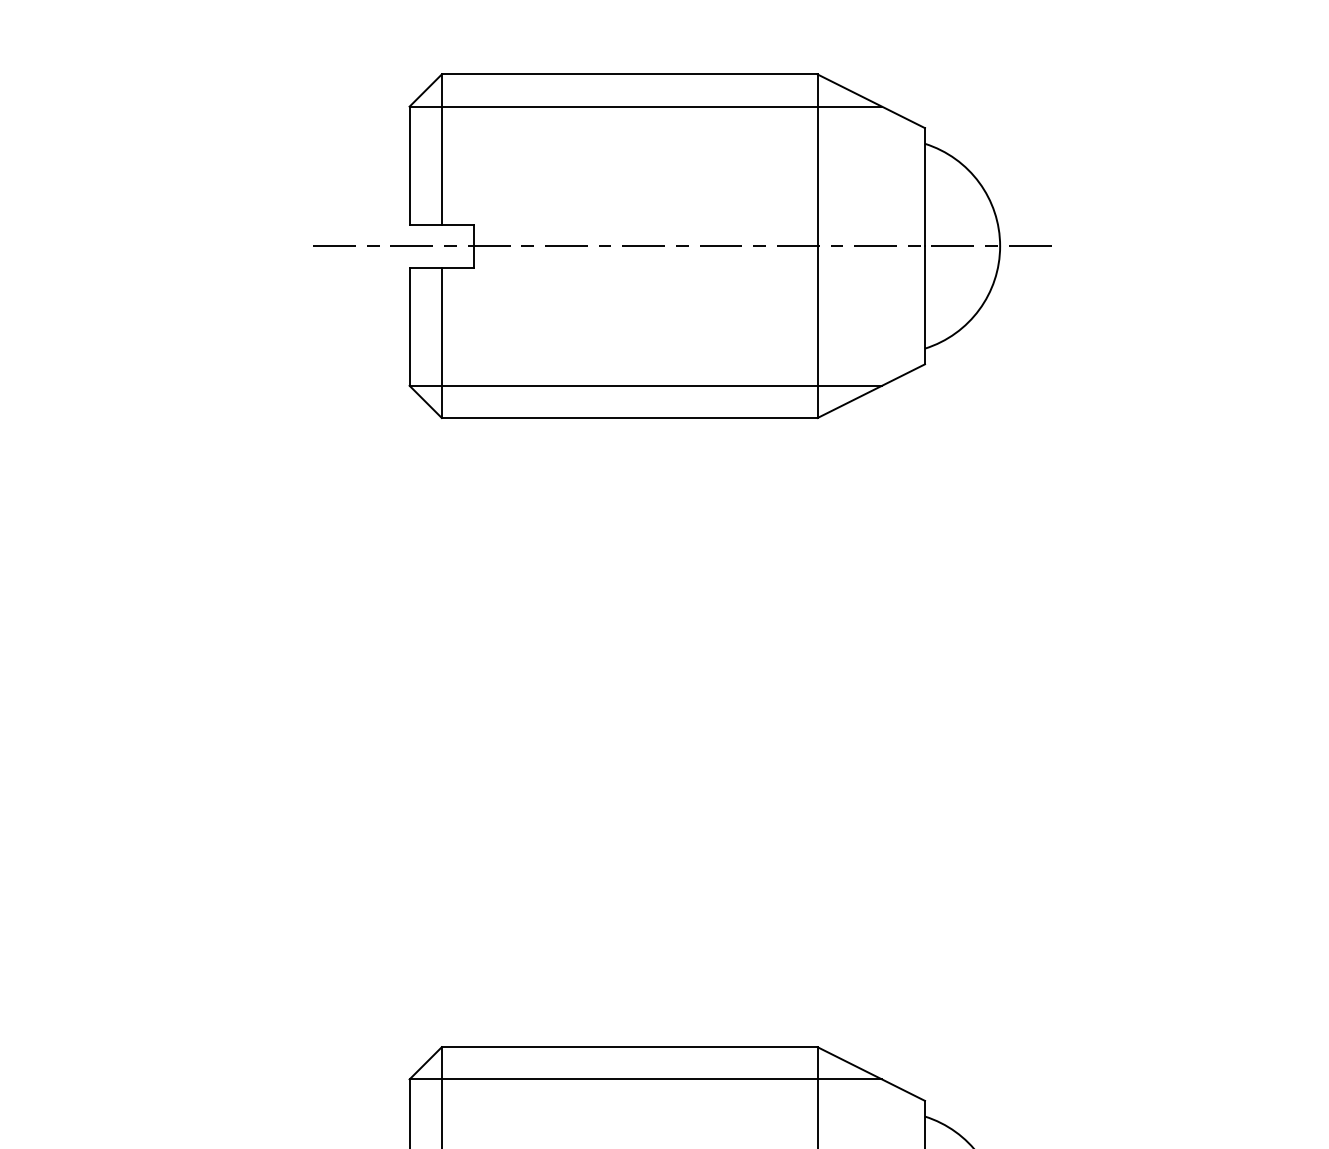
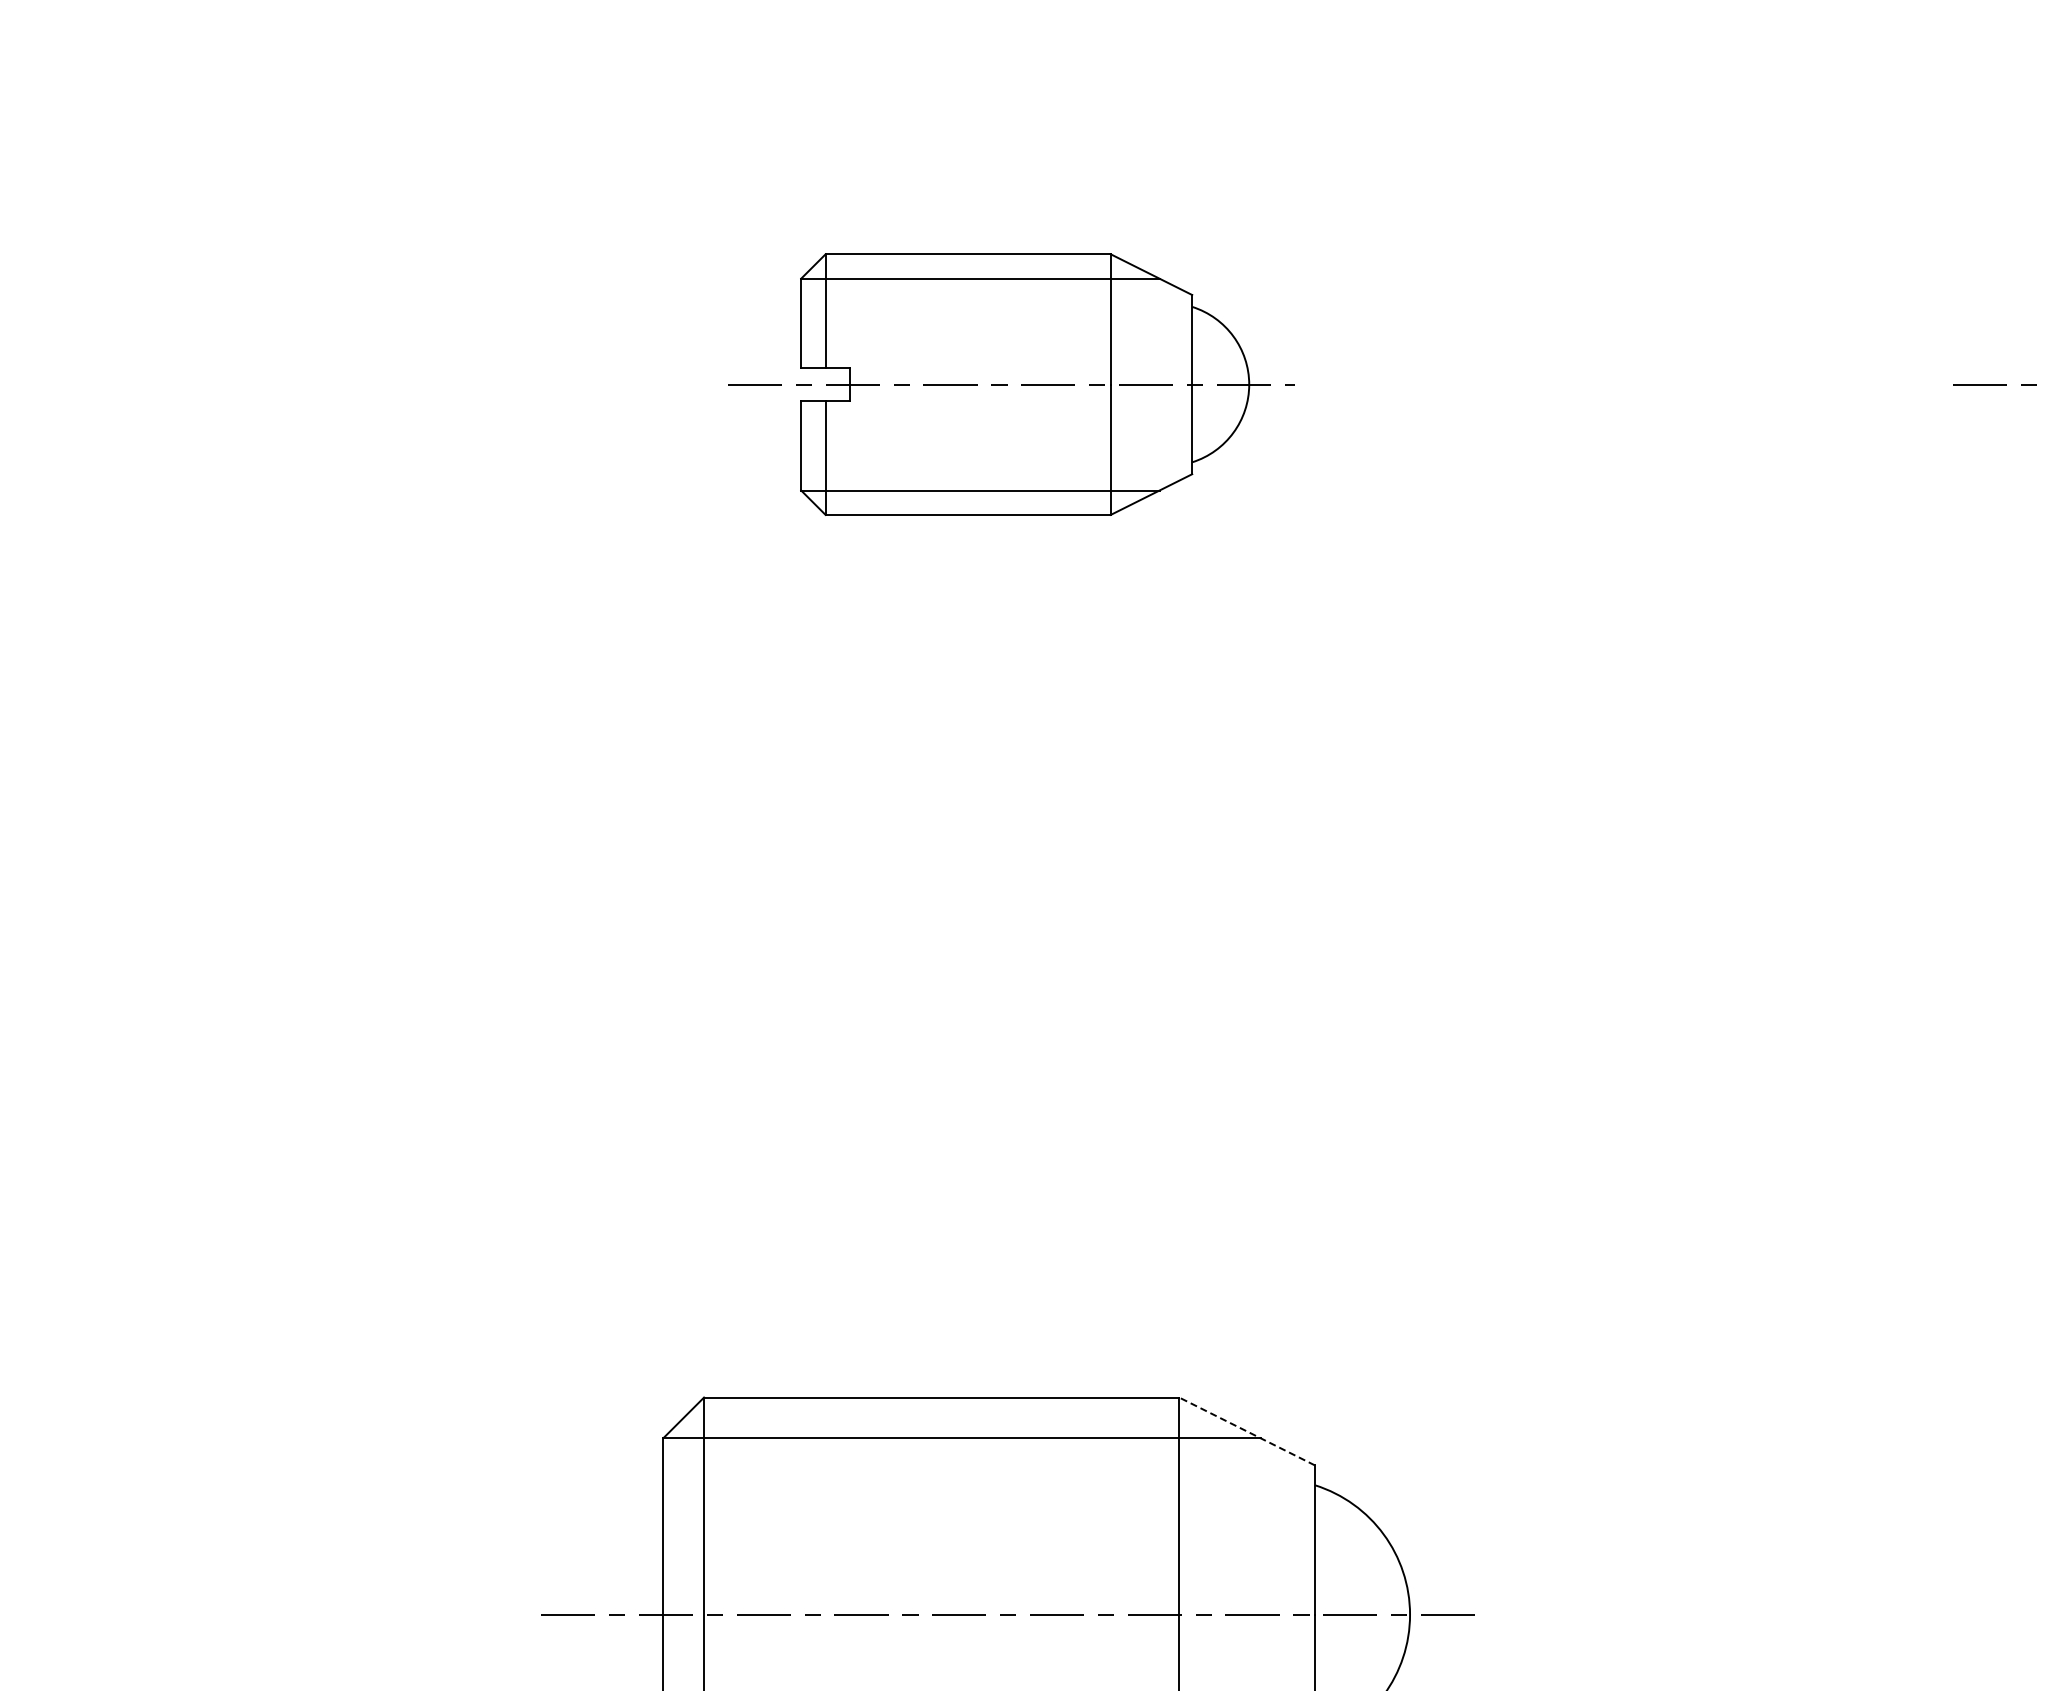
part: (681, 246) -> (1007, 384), size x0.6
line: (871, 1074) -> (1247, 1431), solid -> dashed

